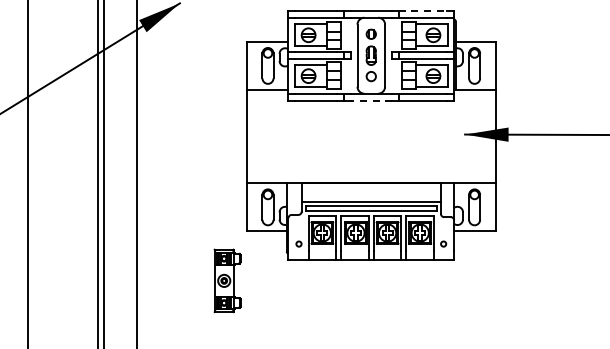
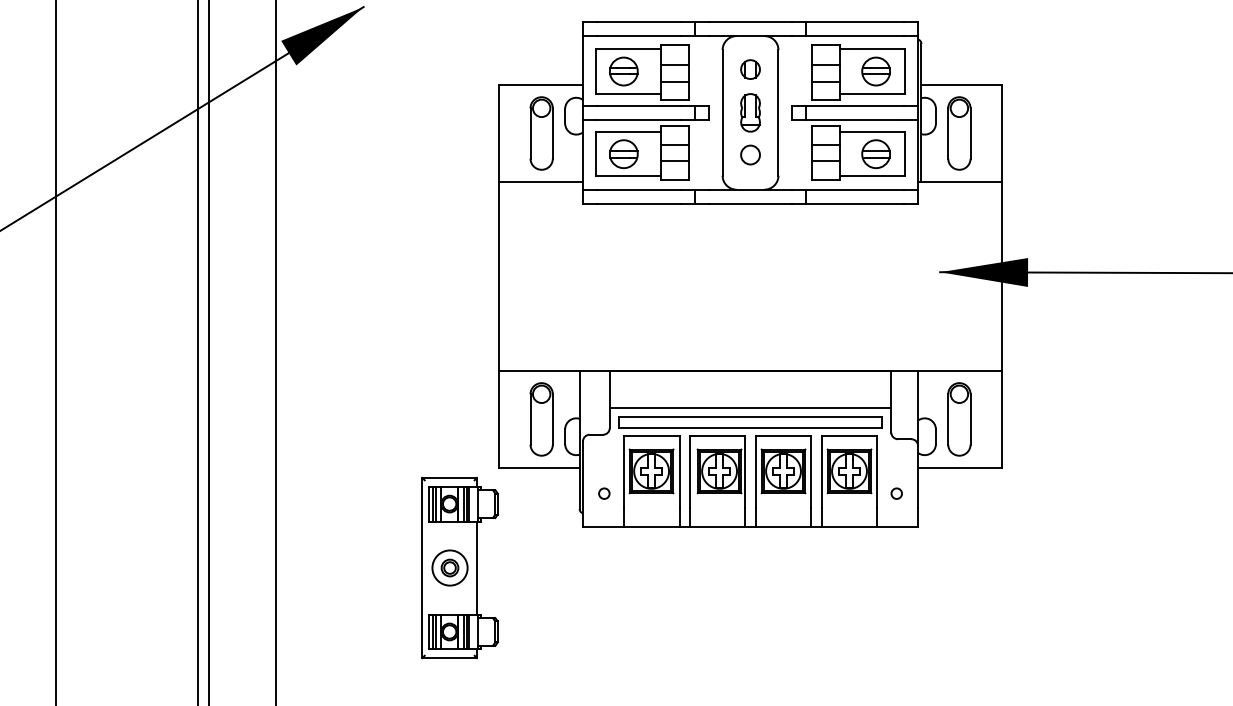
line: (423, 10) -> (856, 21), dashed -> solid
line: (371, 100) -> (750, 203), dashed -> solid
part: (227, 280) -> (459, 567), size x1.43

